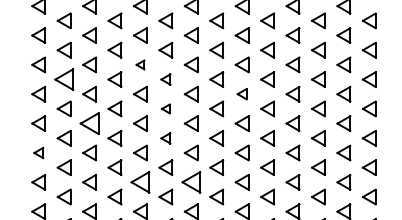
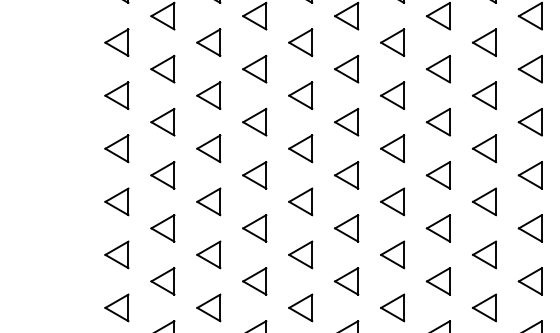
part: (140, 64) -> (300, 41), size x1.67
part: (63, 79) -> (161, 69), size x0.71
part: (165, 79) -> (345, 69), size x1.43
part: (241, 93) -> (483, 94), size x1.43
part: (165, 108) -> (345, 121), size x1.67
part: (89, 123) -> (208, 148), size x0.71
part: (165, 138) -> (345, 175), size x1.43
part: (38, 152) -> (116, 200), size x1.43
part: (140, 182) -> (300, 255), size x0.71
part: (190, 182) -> (391, 255), size x0.71

